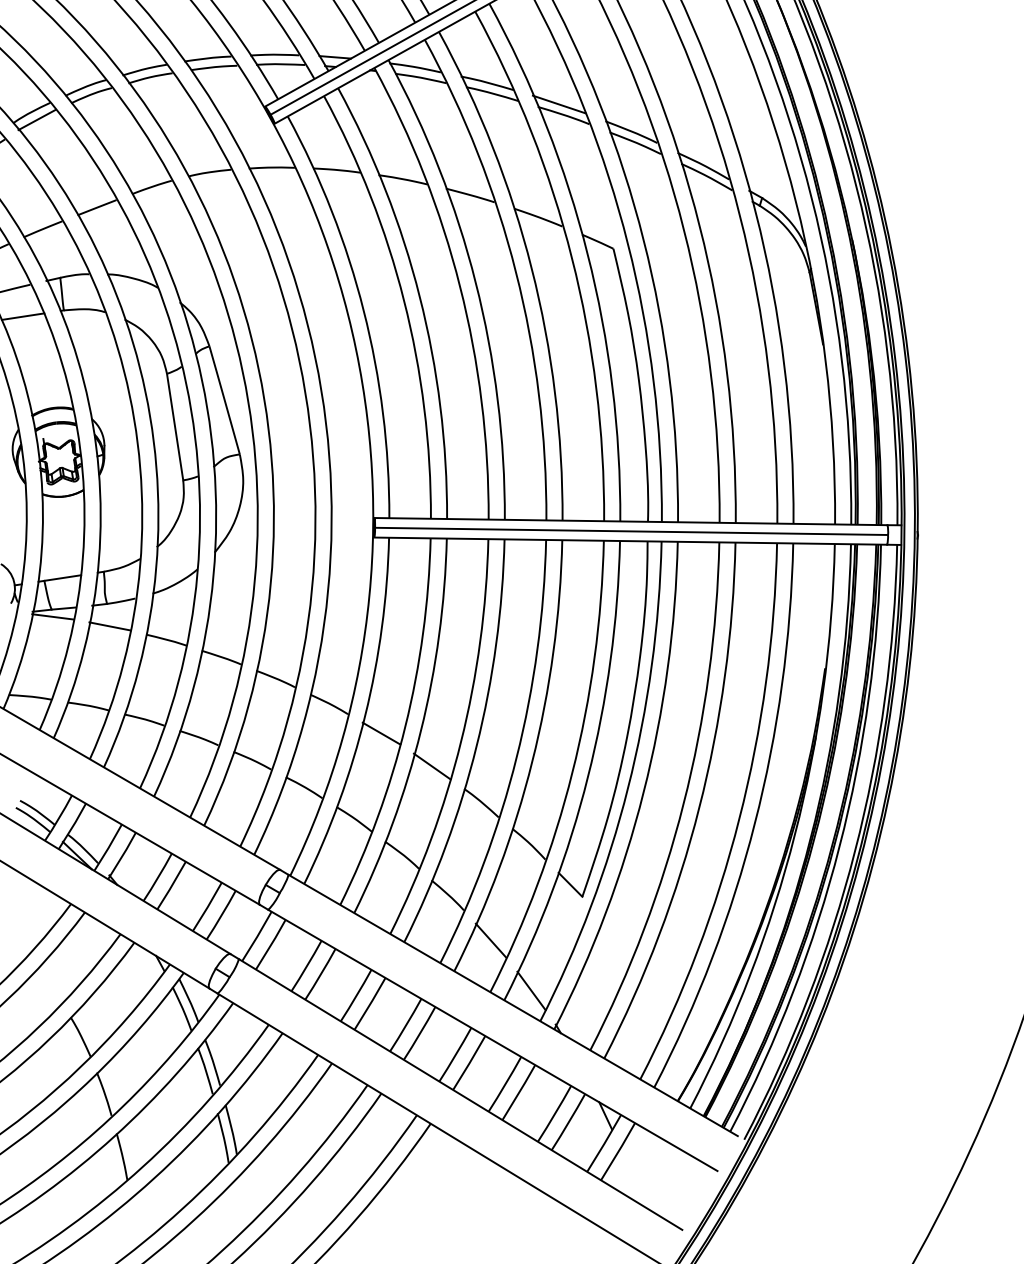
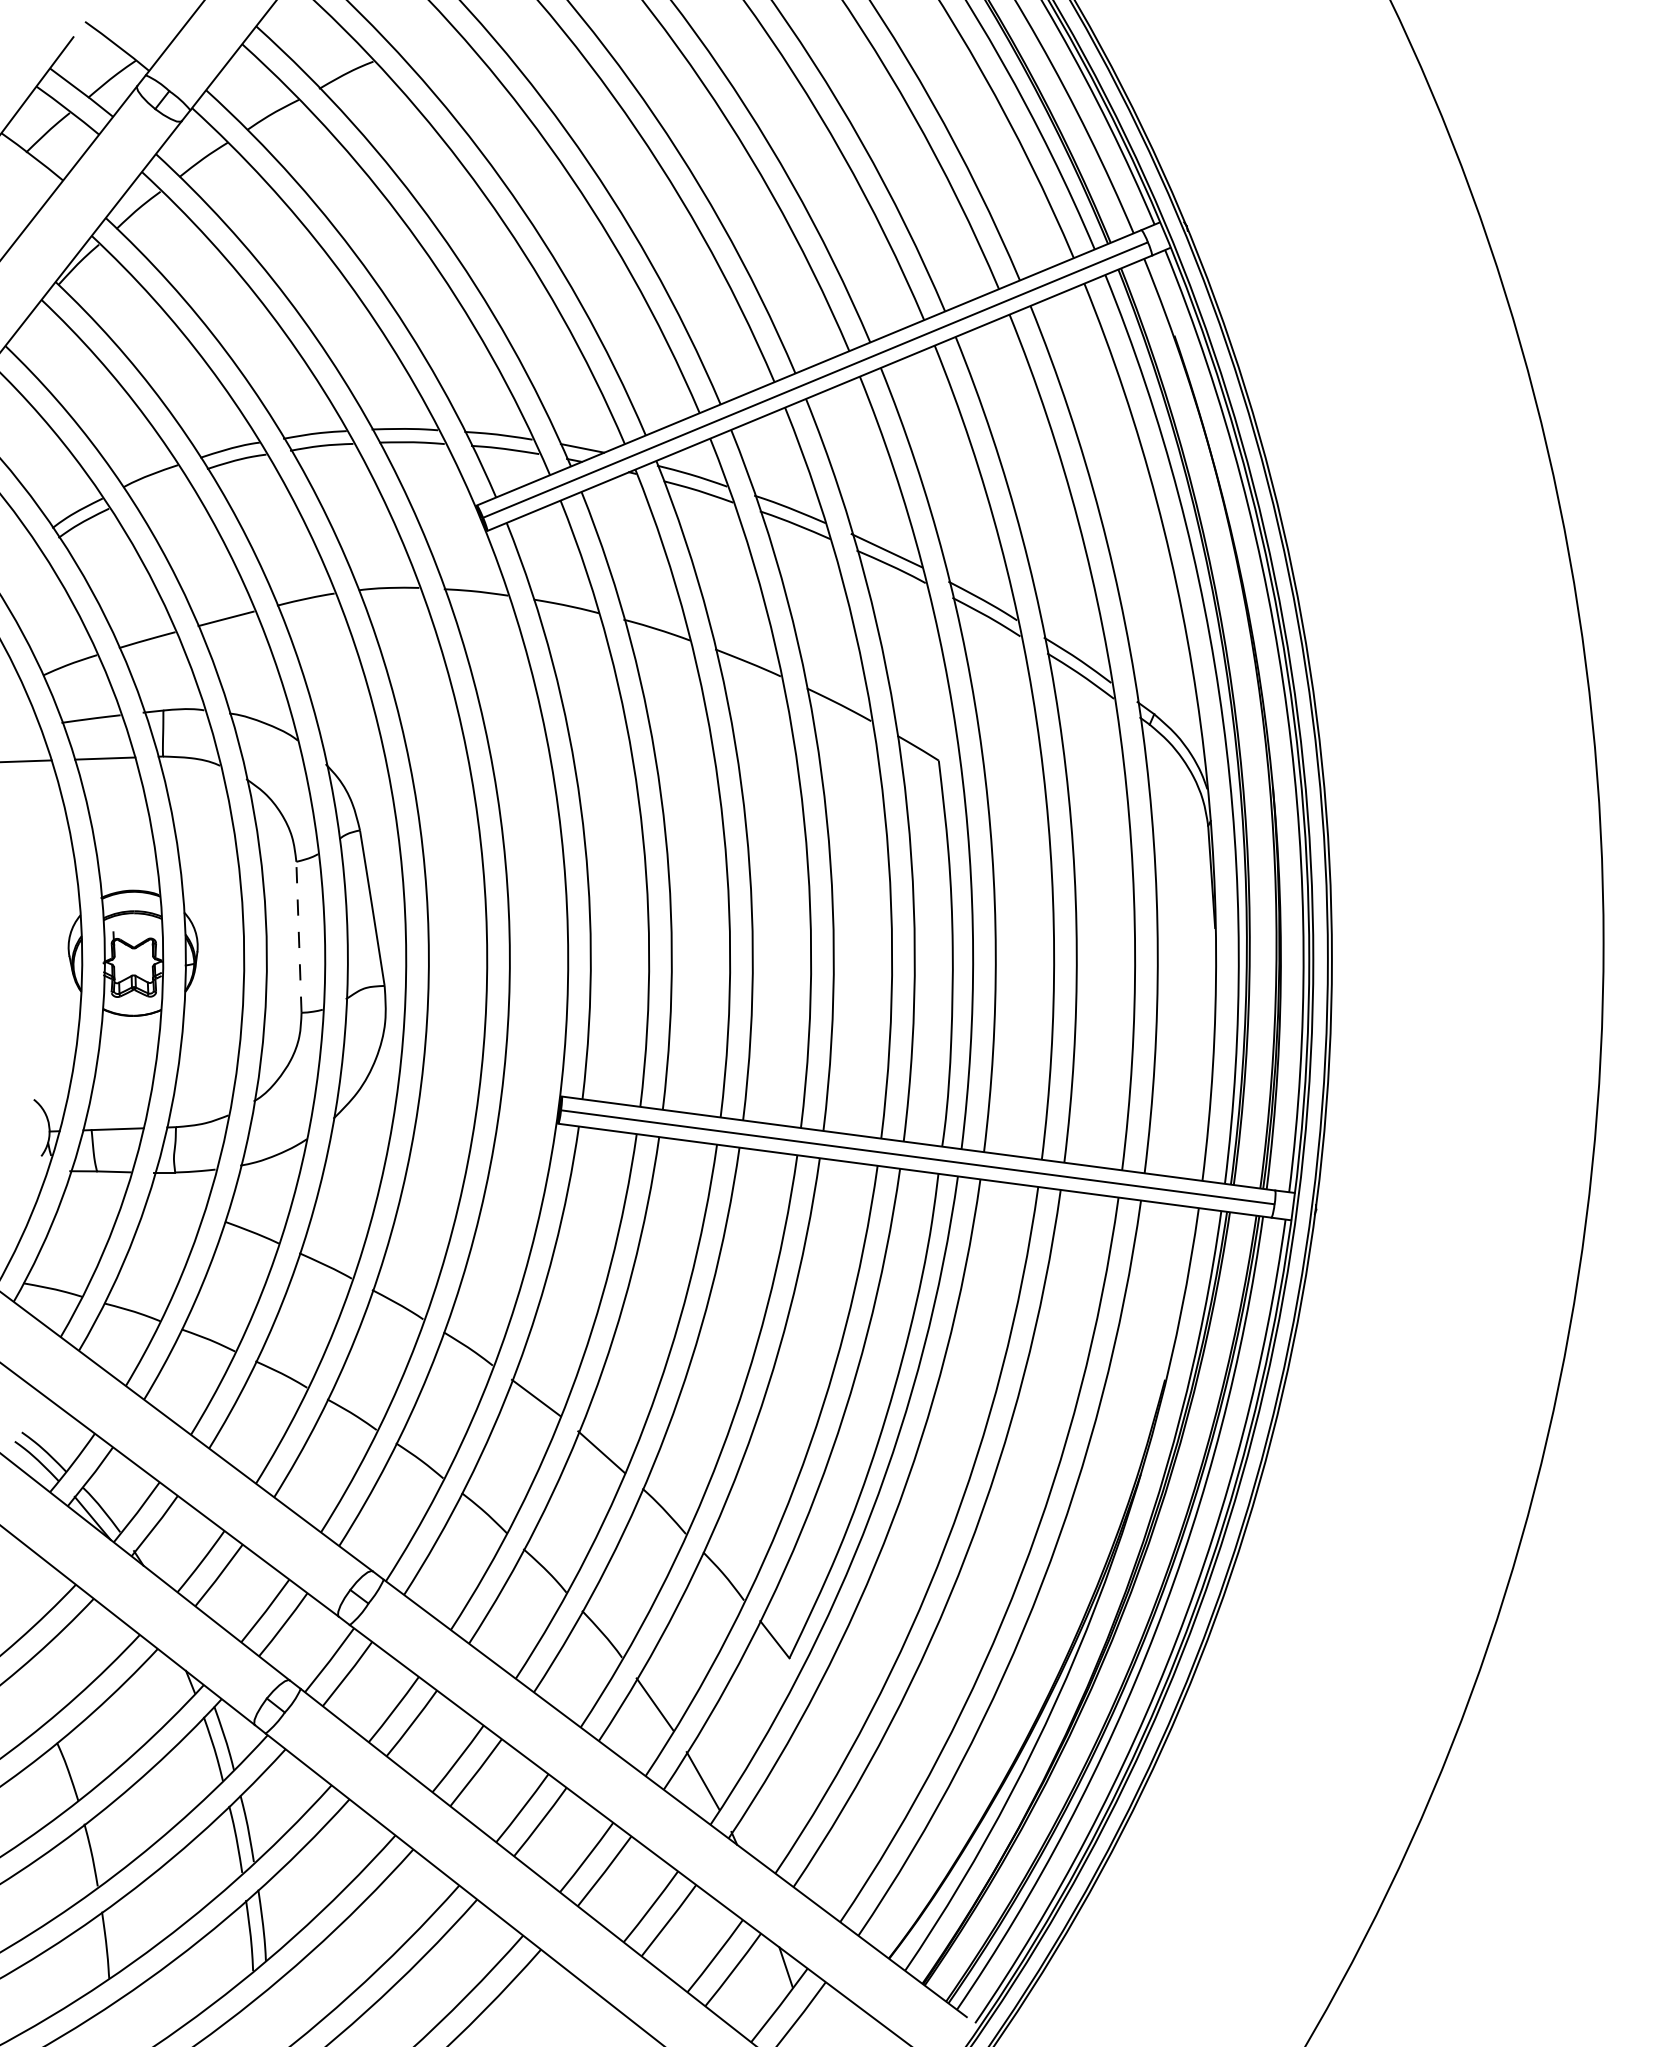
line: (36, 119) -> (156, 486), removed
line: (174, 427) -> (298, 937), solid -> dashed
line: (52, 616) -> (97, 1181), removed
line: (109, 626) -> (175, 1204), removed

